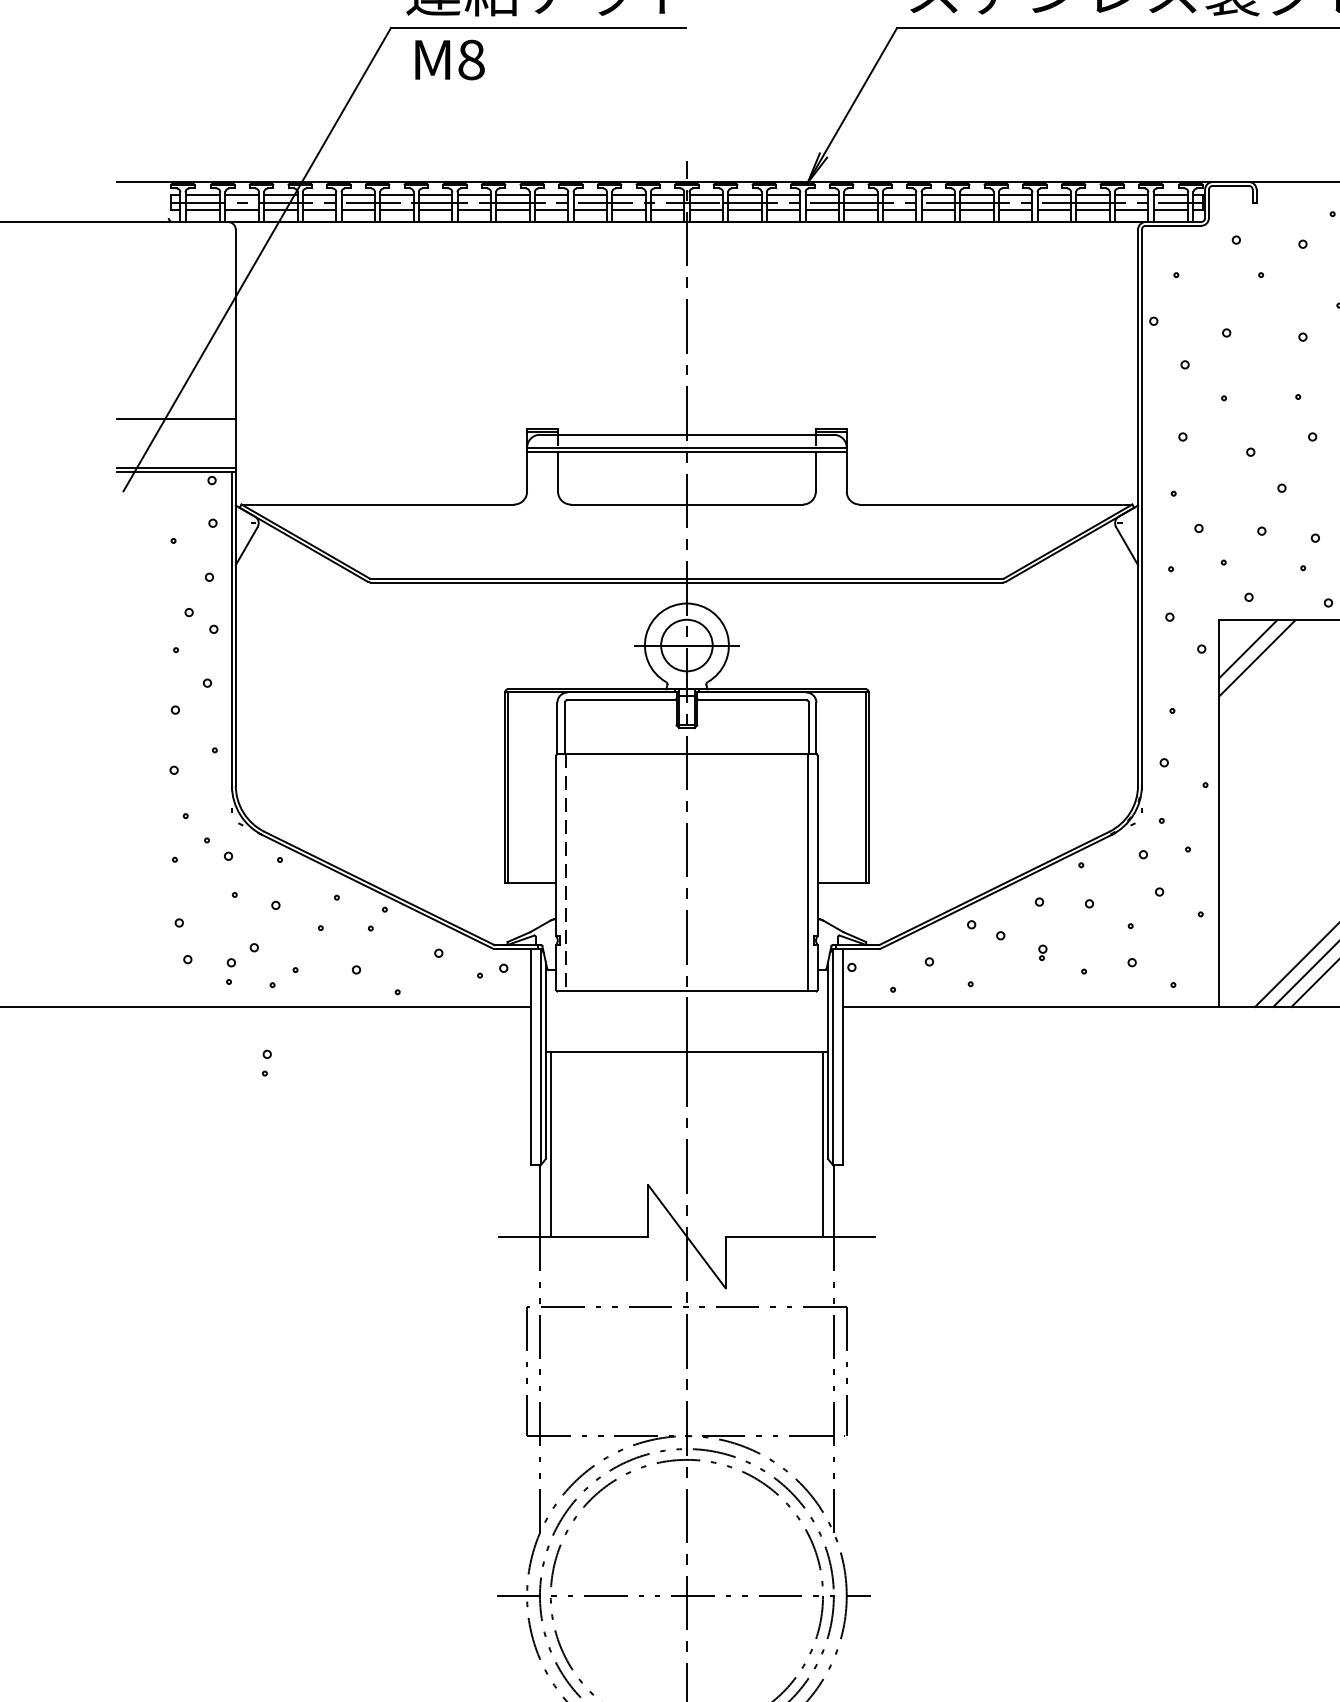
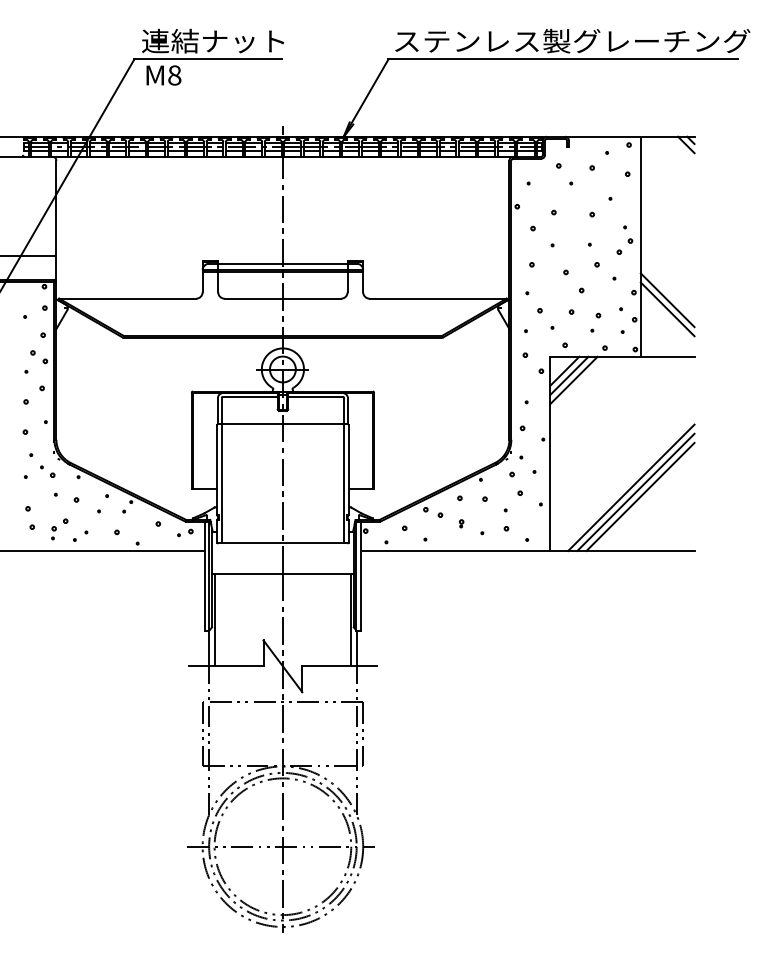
line: (1265, 667) -> (573, 380), added
line: (566, 872) -> (222, 483), dashed -> solid
part: (265, 1063) -> (71, 579), removed

